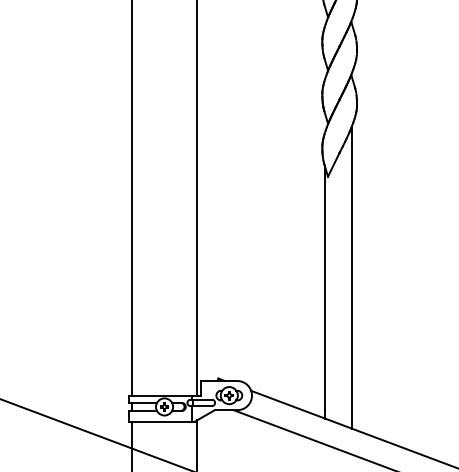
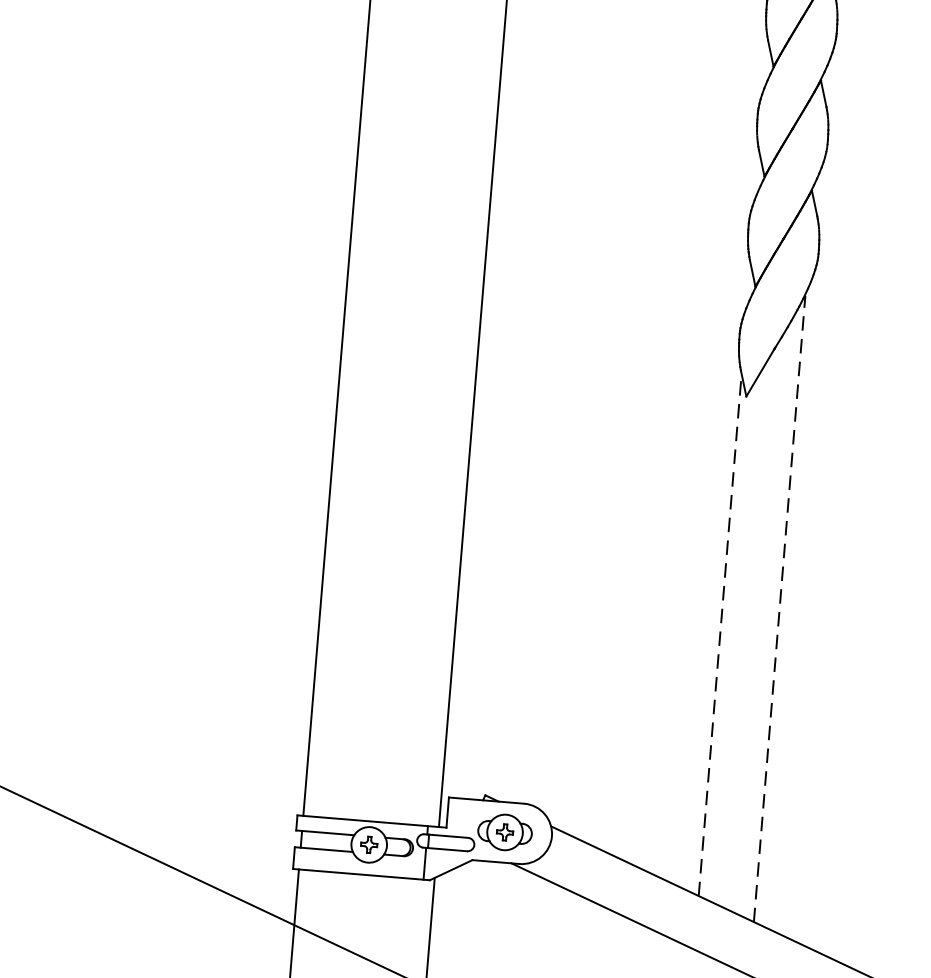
line: (352, 276) -> (780, 607), solid -> dashed
line: (324, 291) -> (719, 633), solid -> dashed

